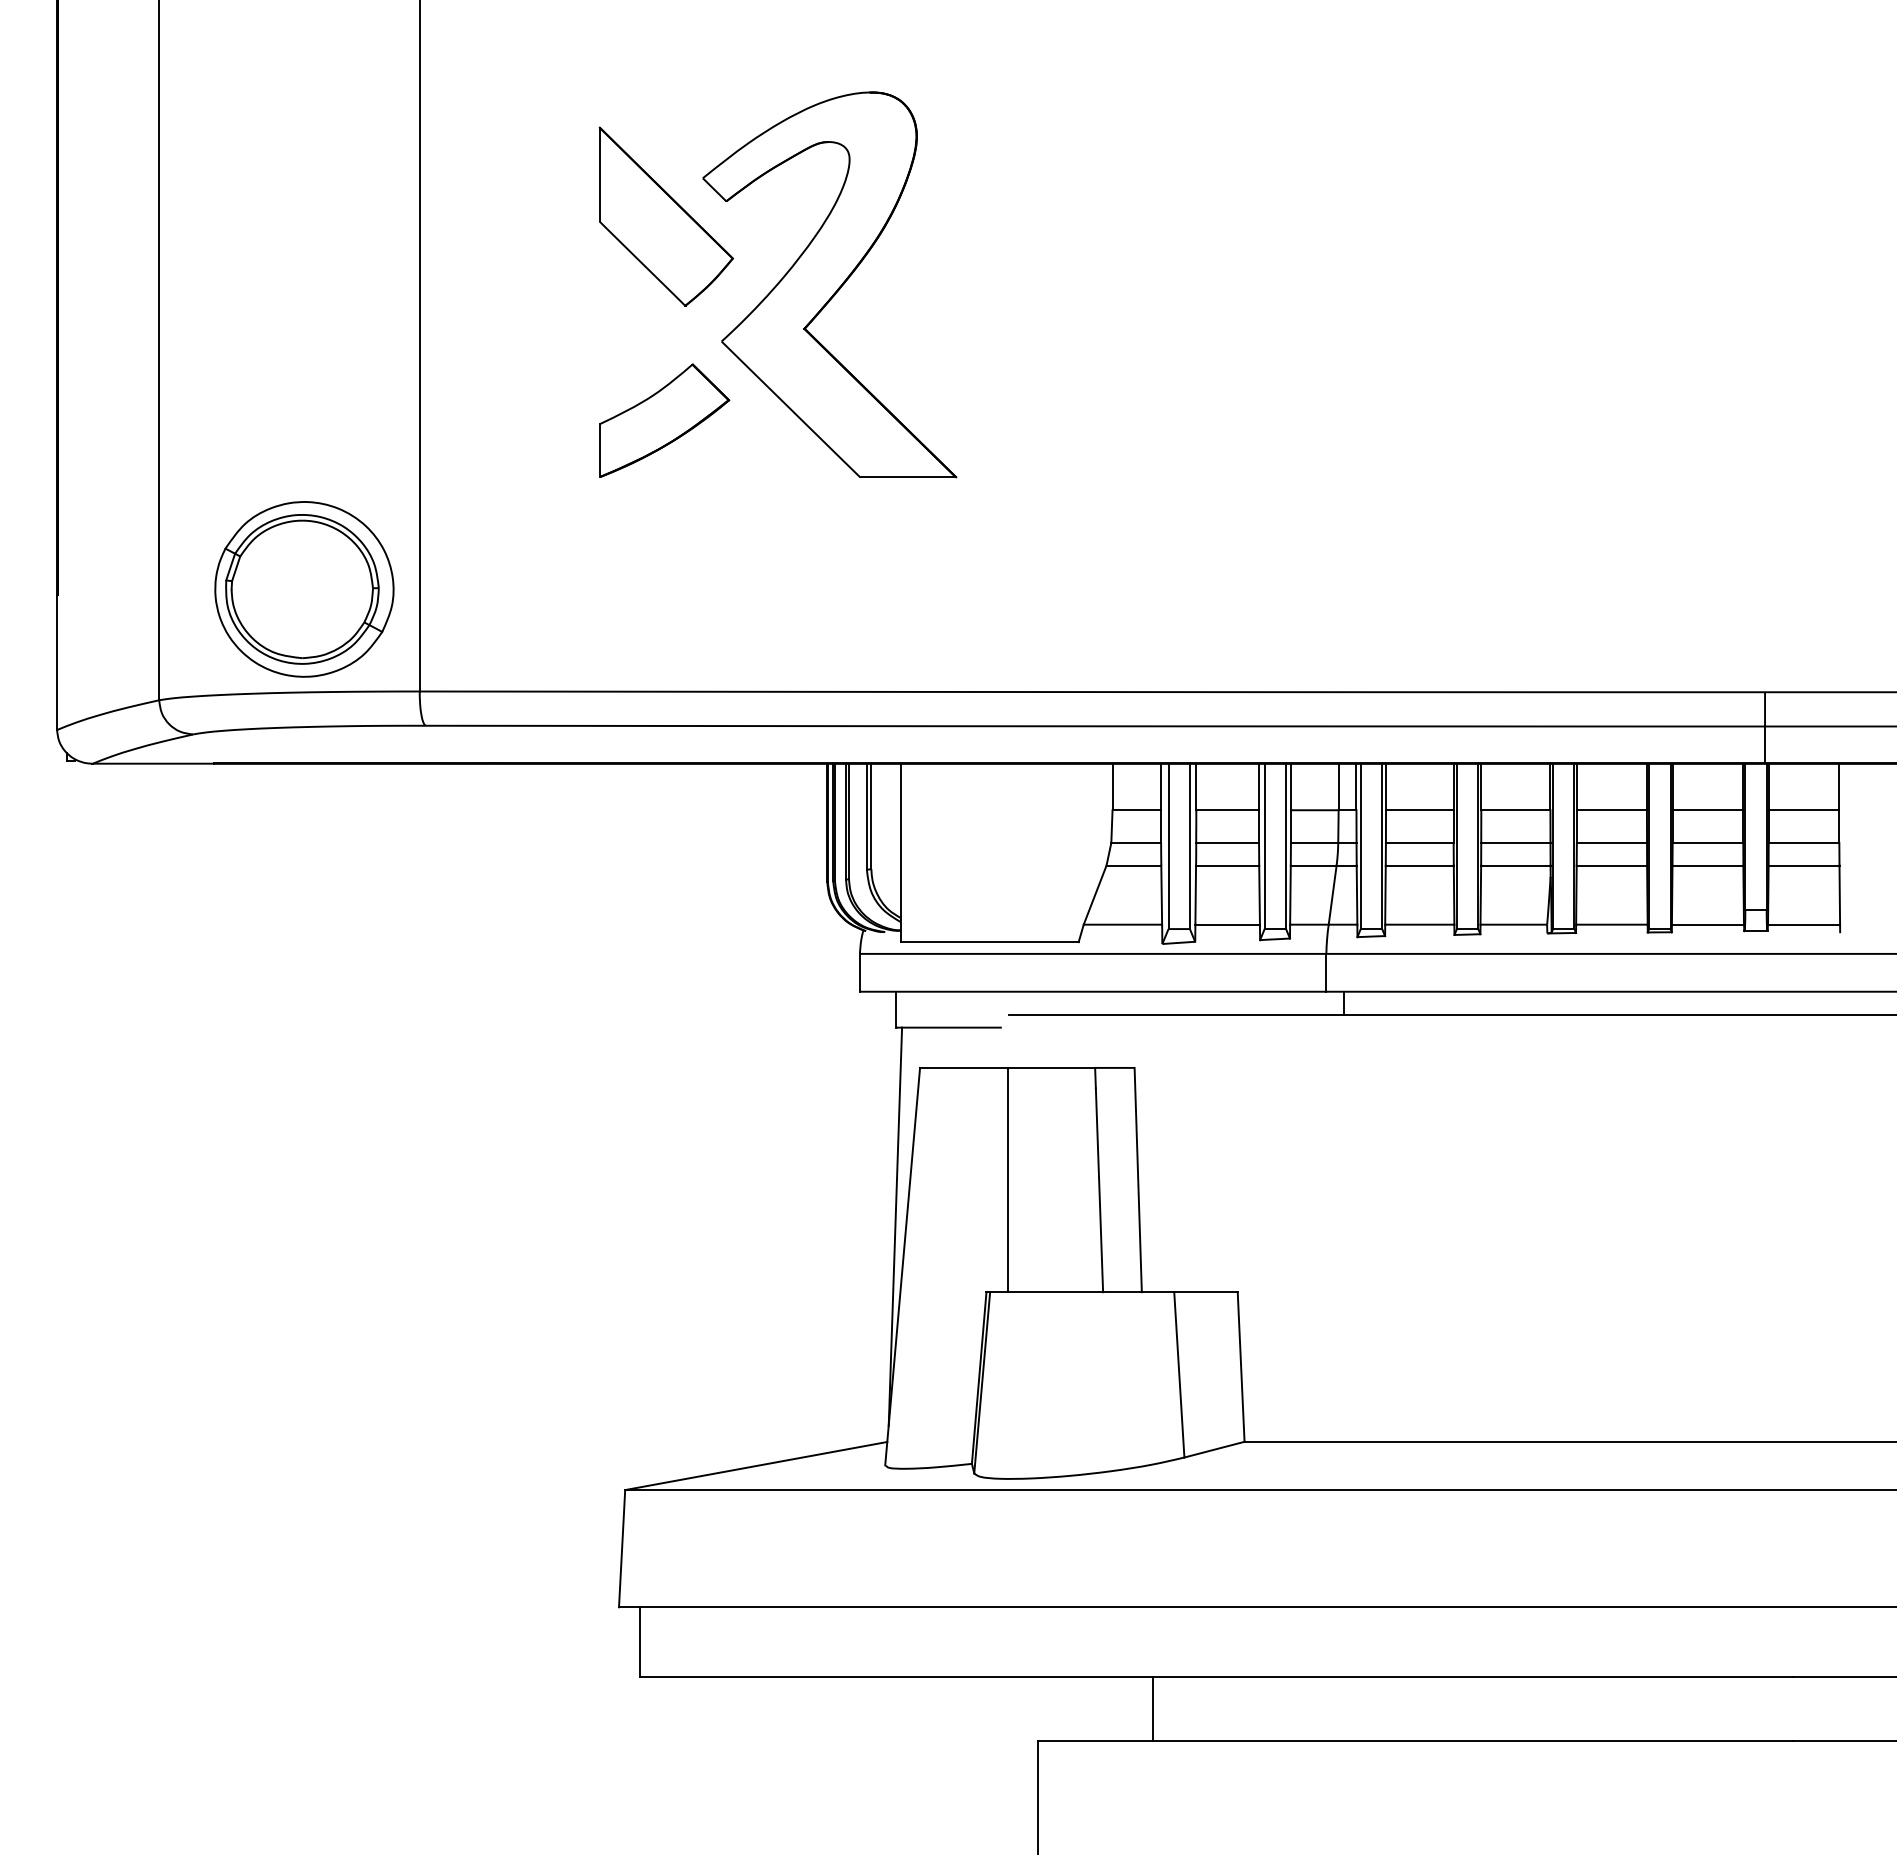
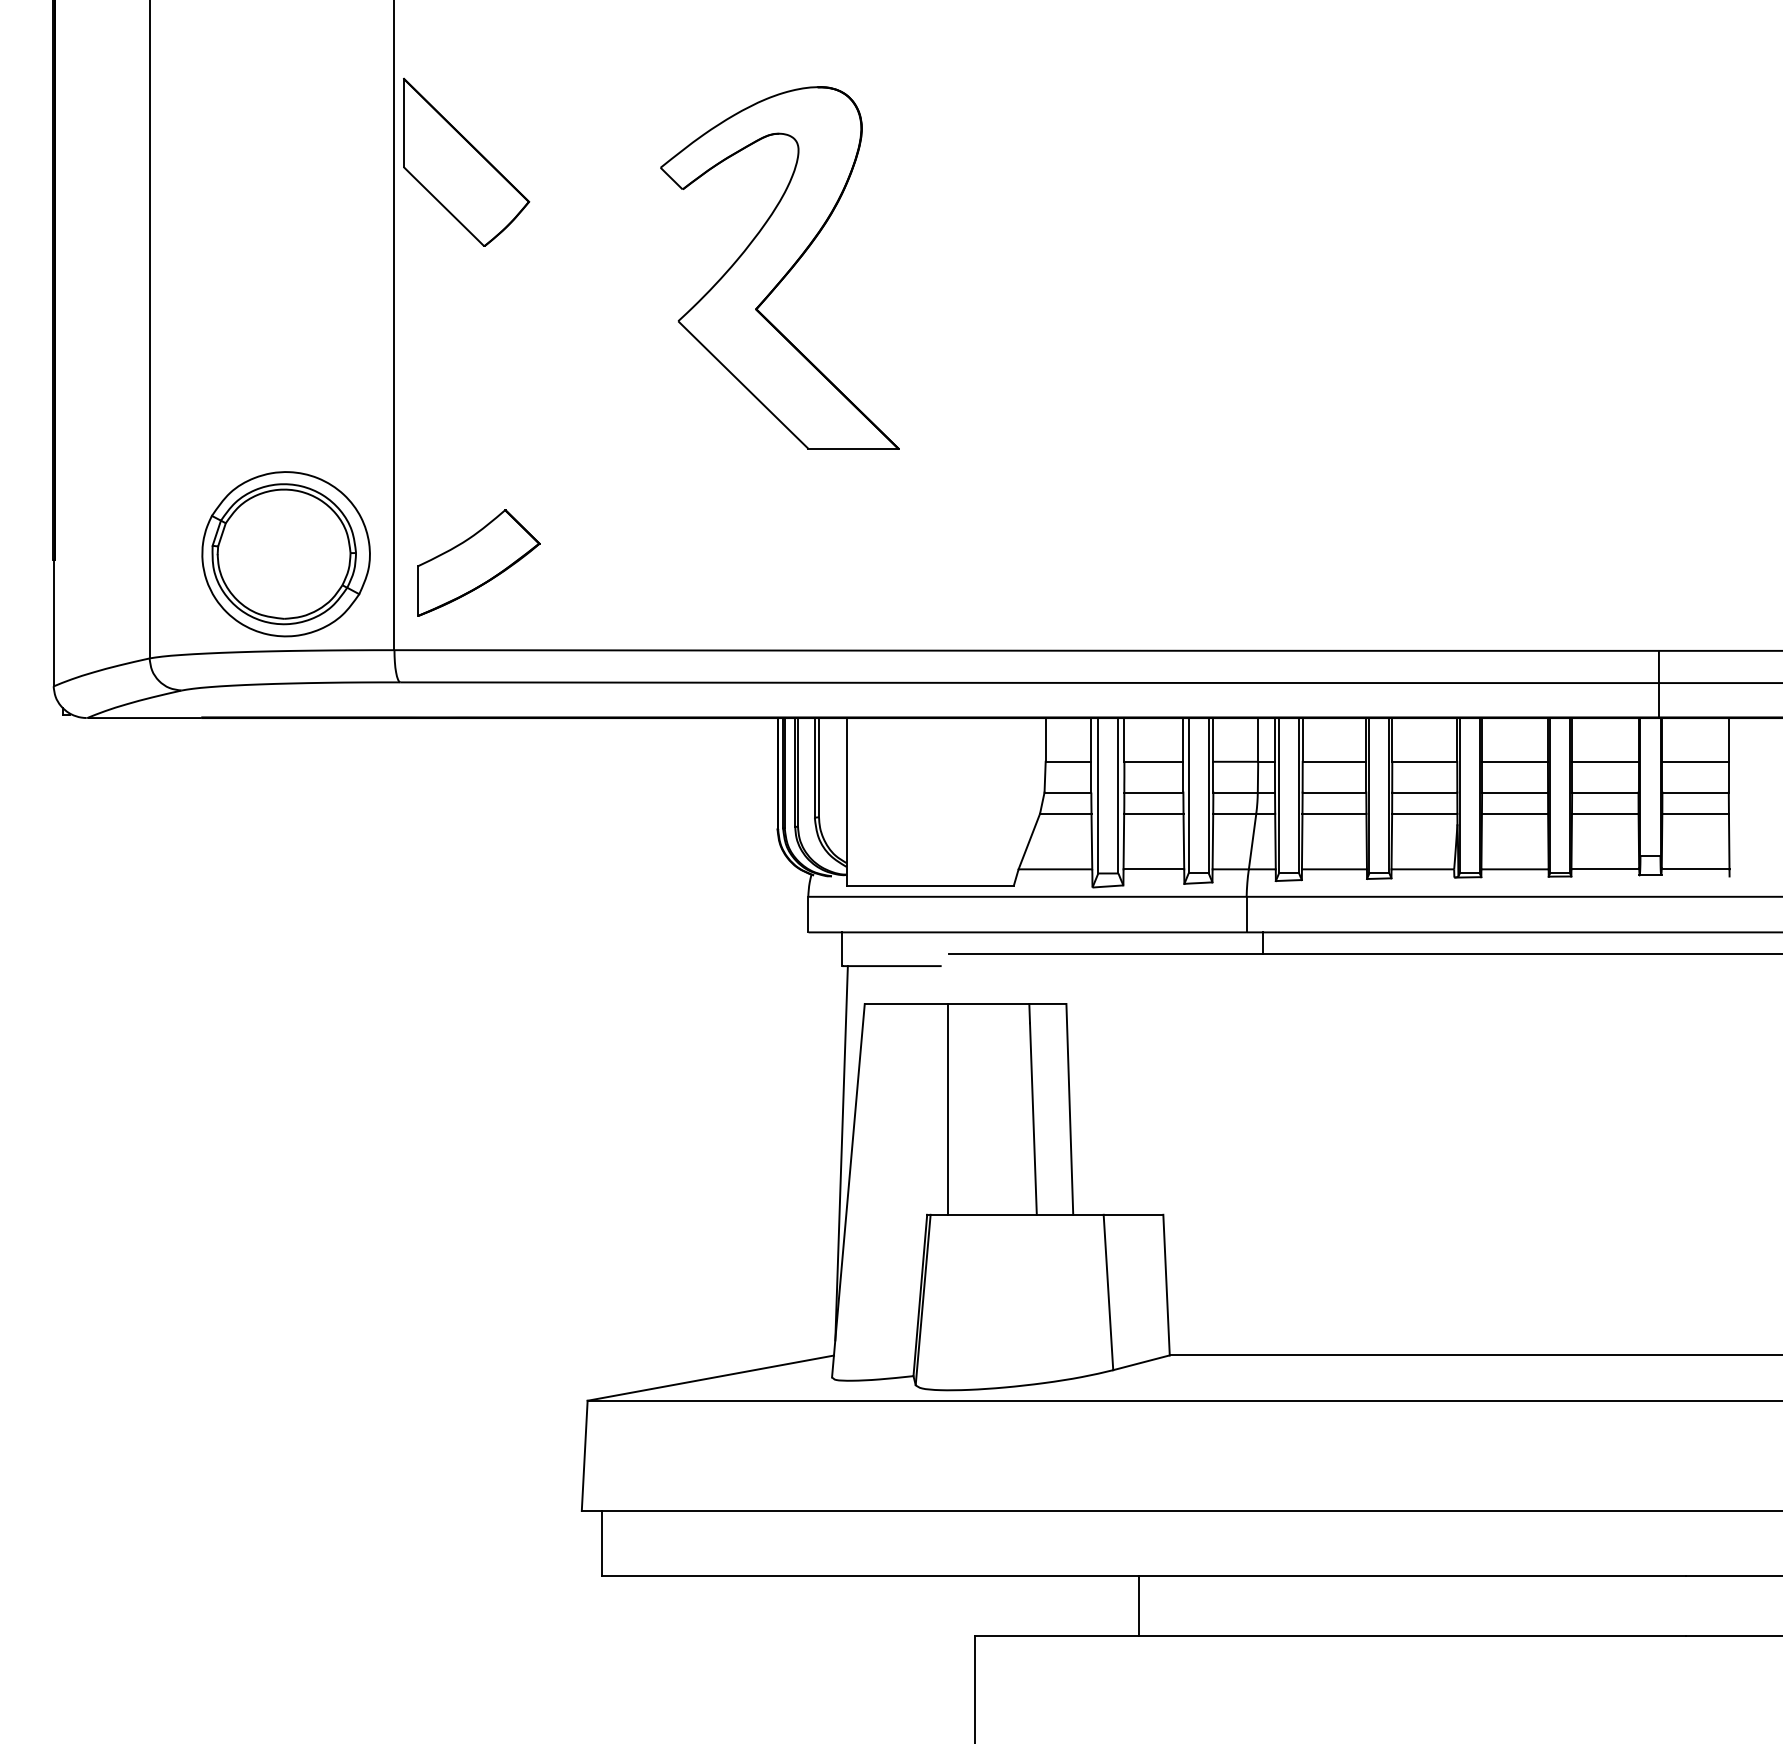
part: (665, 216) -> (465, 162), moved
part: (664, 420) -> (478, 562), moved
line: (1152, 1708) -> (1138, 1606), moved

